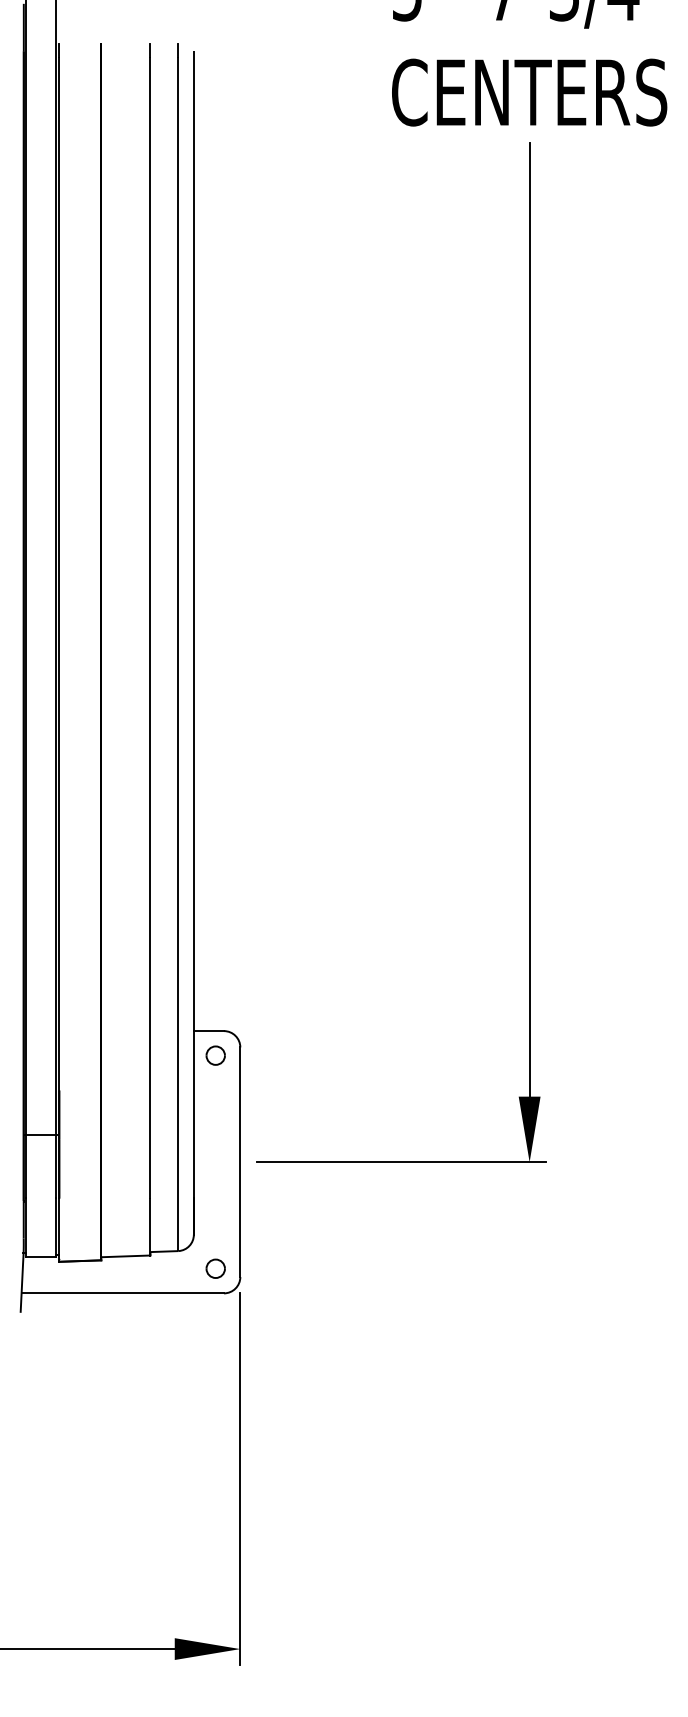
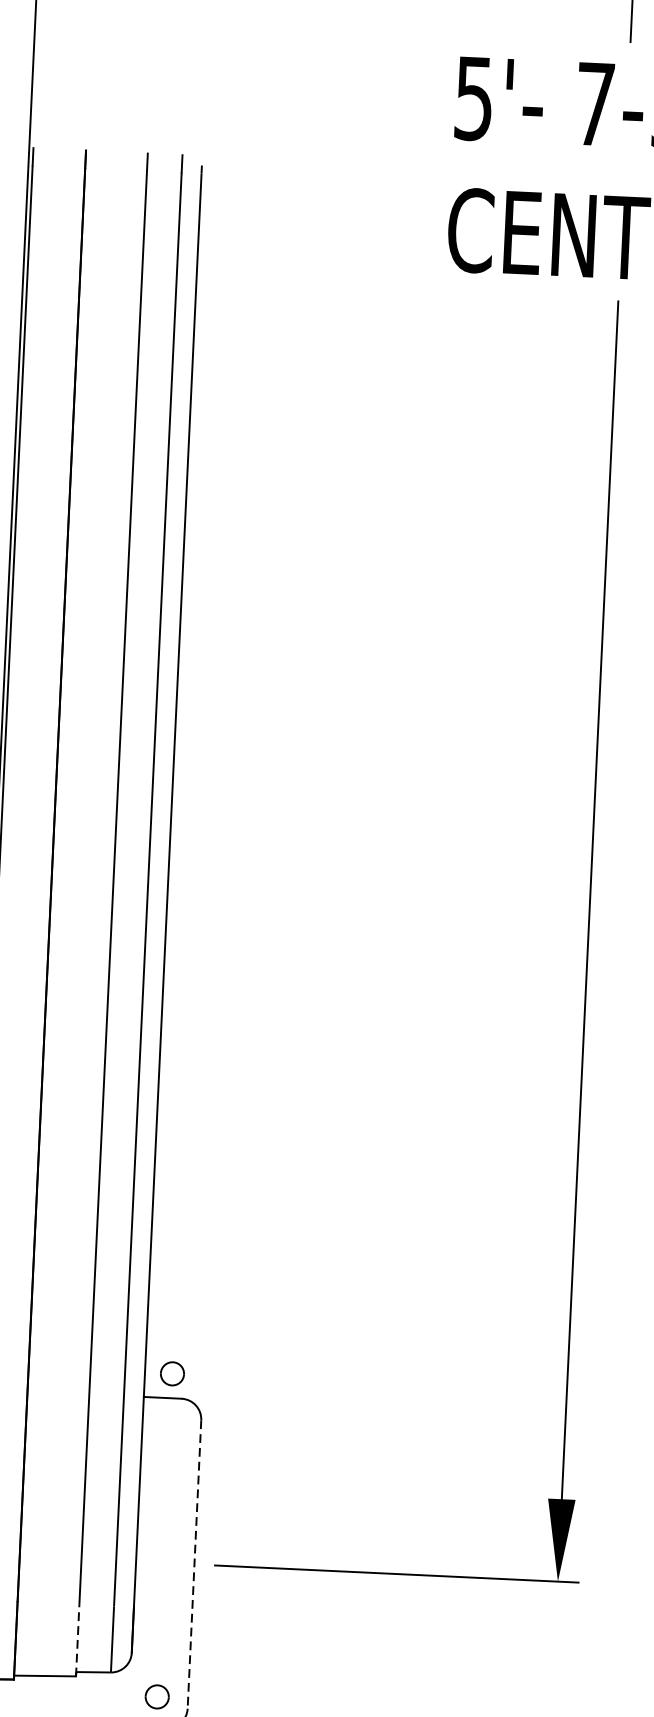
part: (215, 1055) -> (172, 1373), moved
line: (240, 1162) -> (194, 1564), solid -> dashed
line: (150, 1226) -> (77, 1639), solid -> dashed

